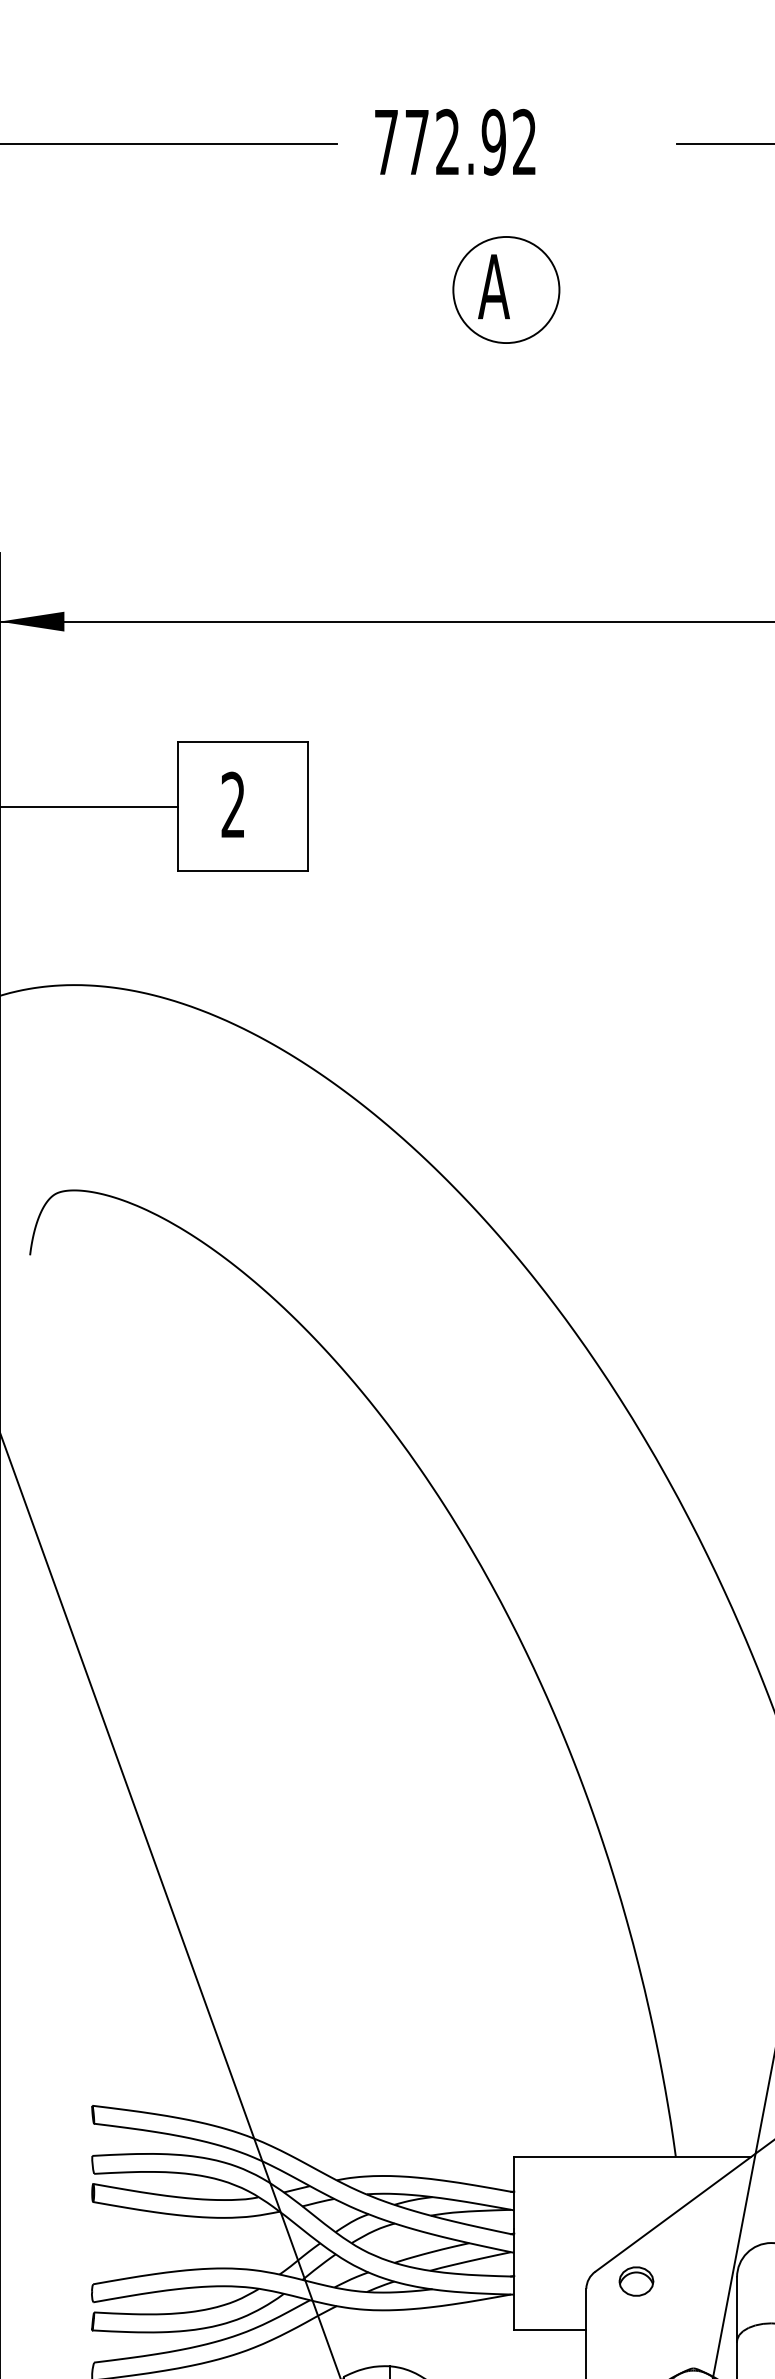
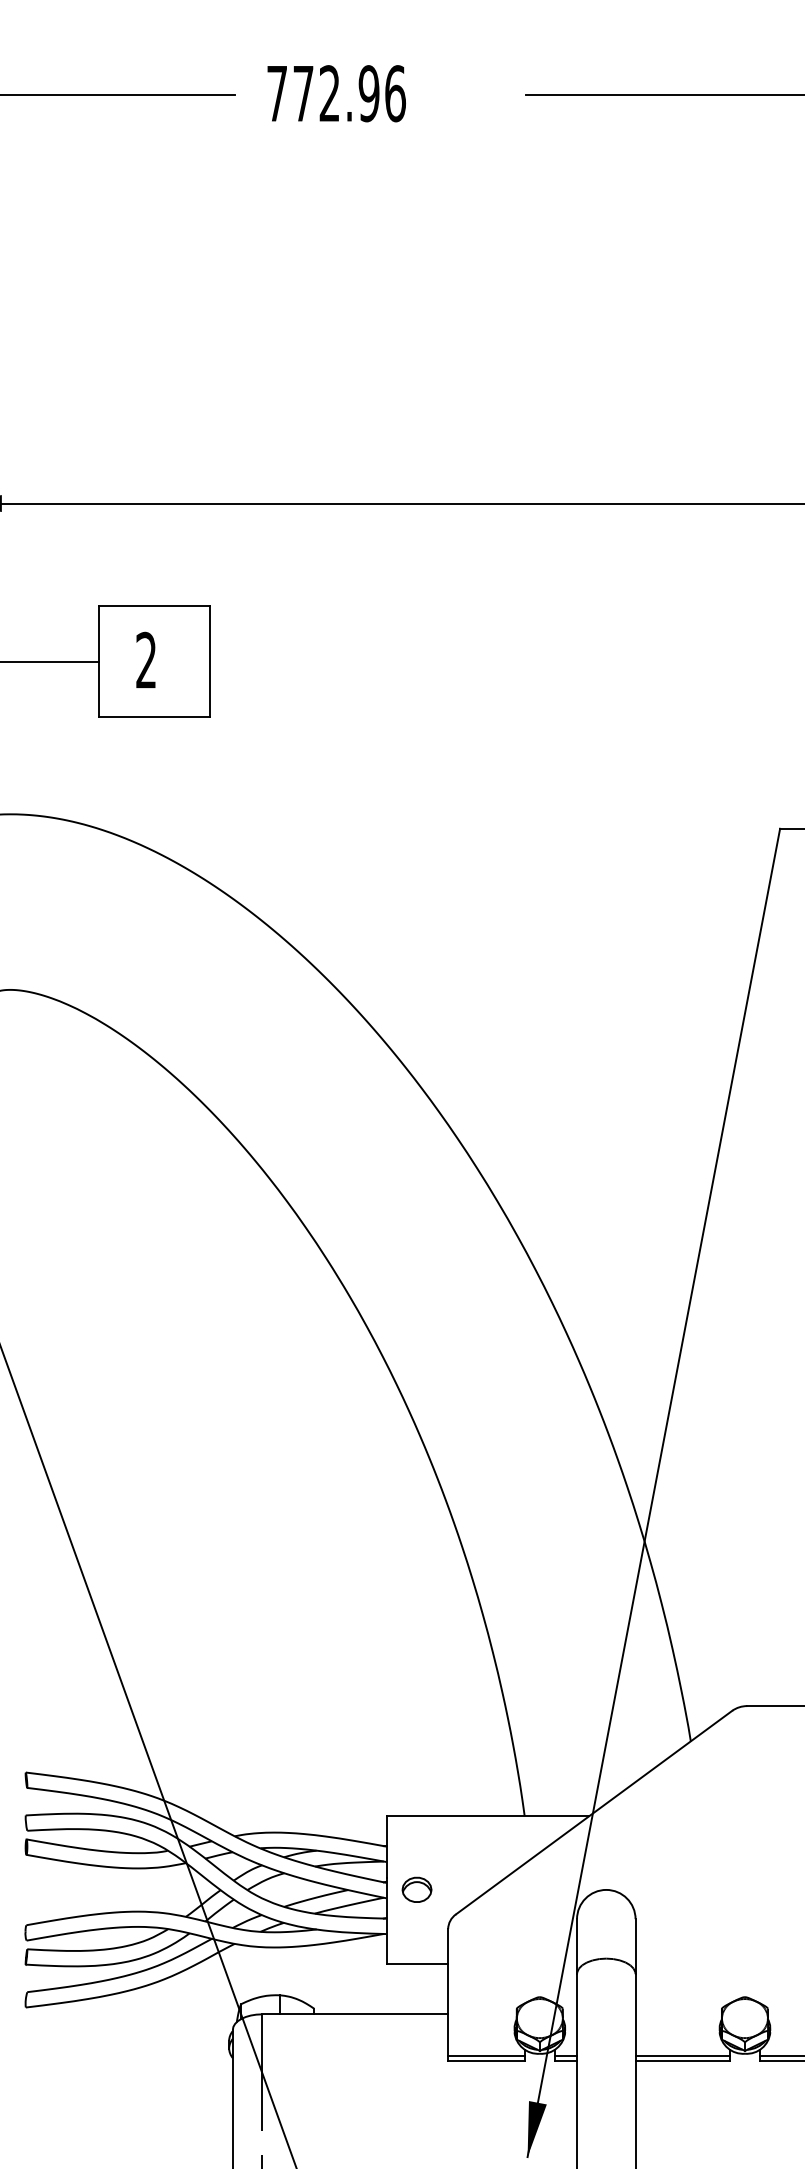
text: (524, 142) -> (395, 93), 772.92 -> 772.96
part: (506, 289) -> (379, 219), removed
part: (635, 2281) -> (416, 1889), moved

